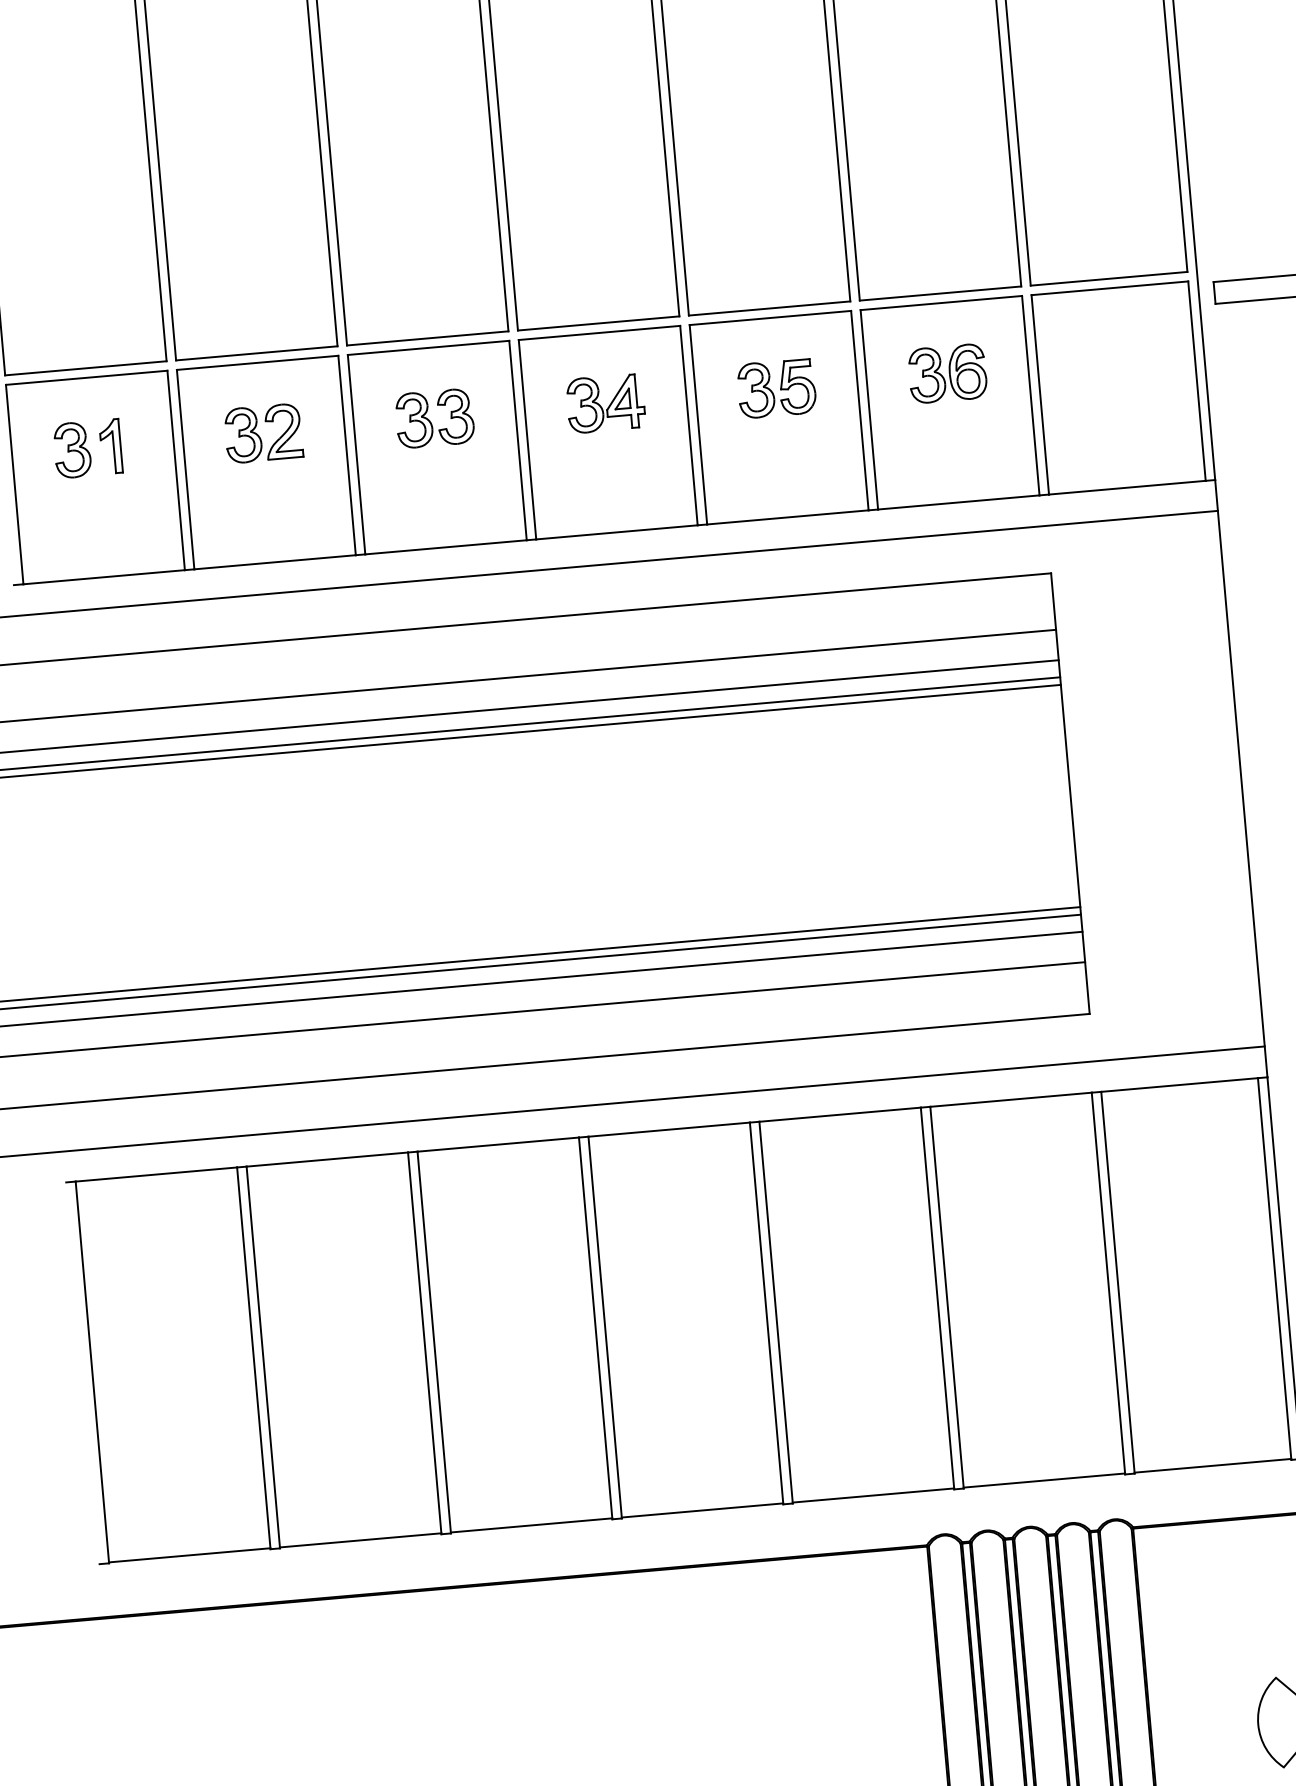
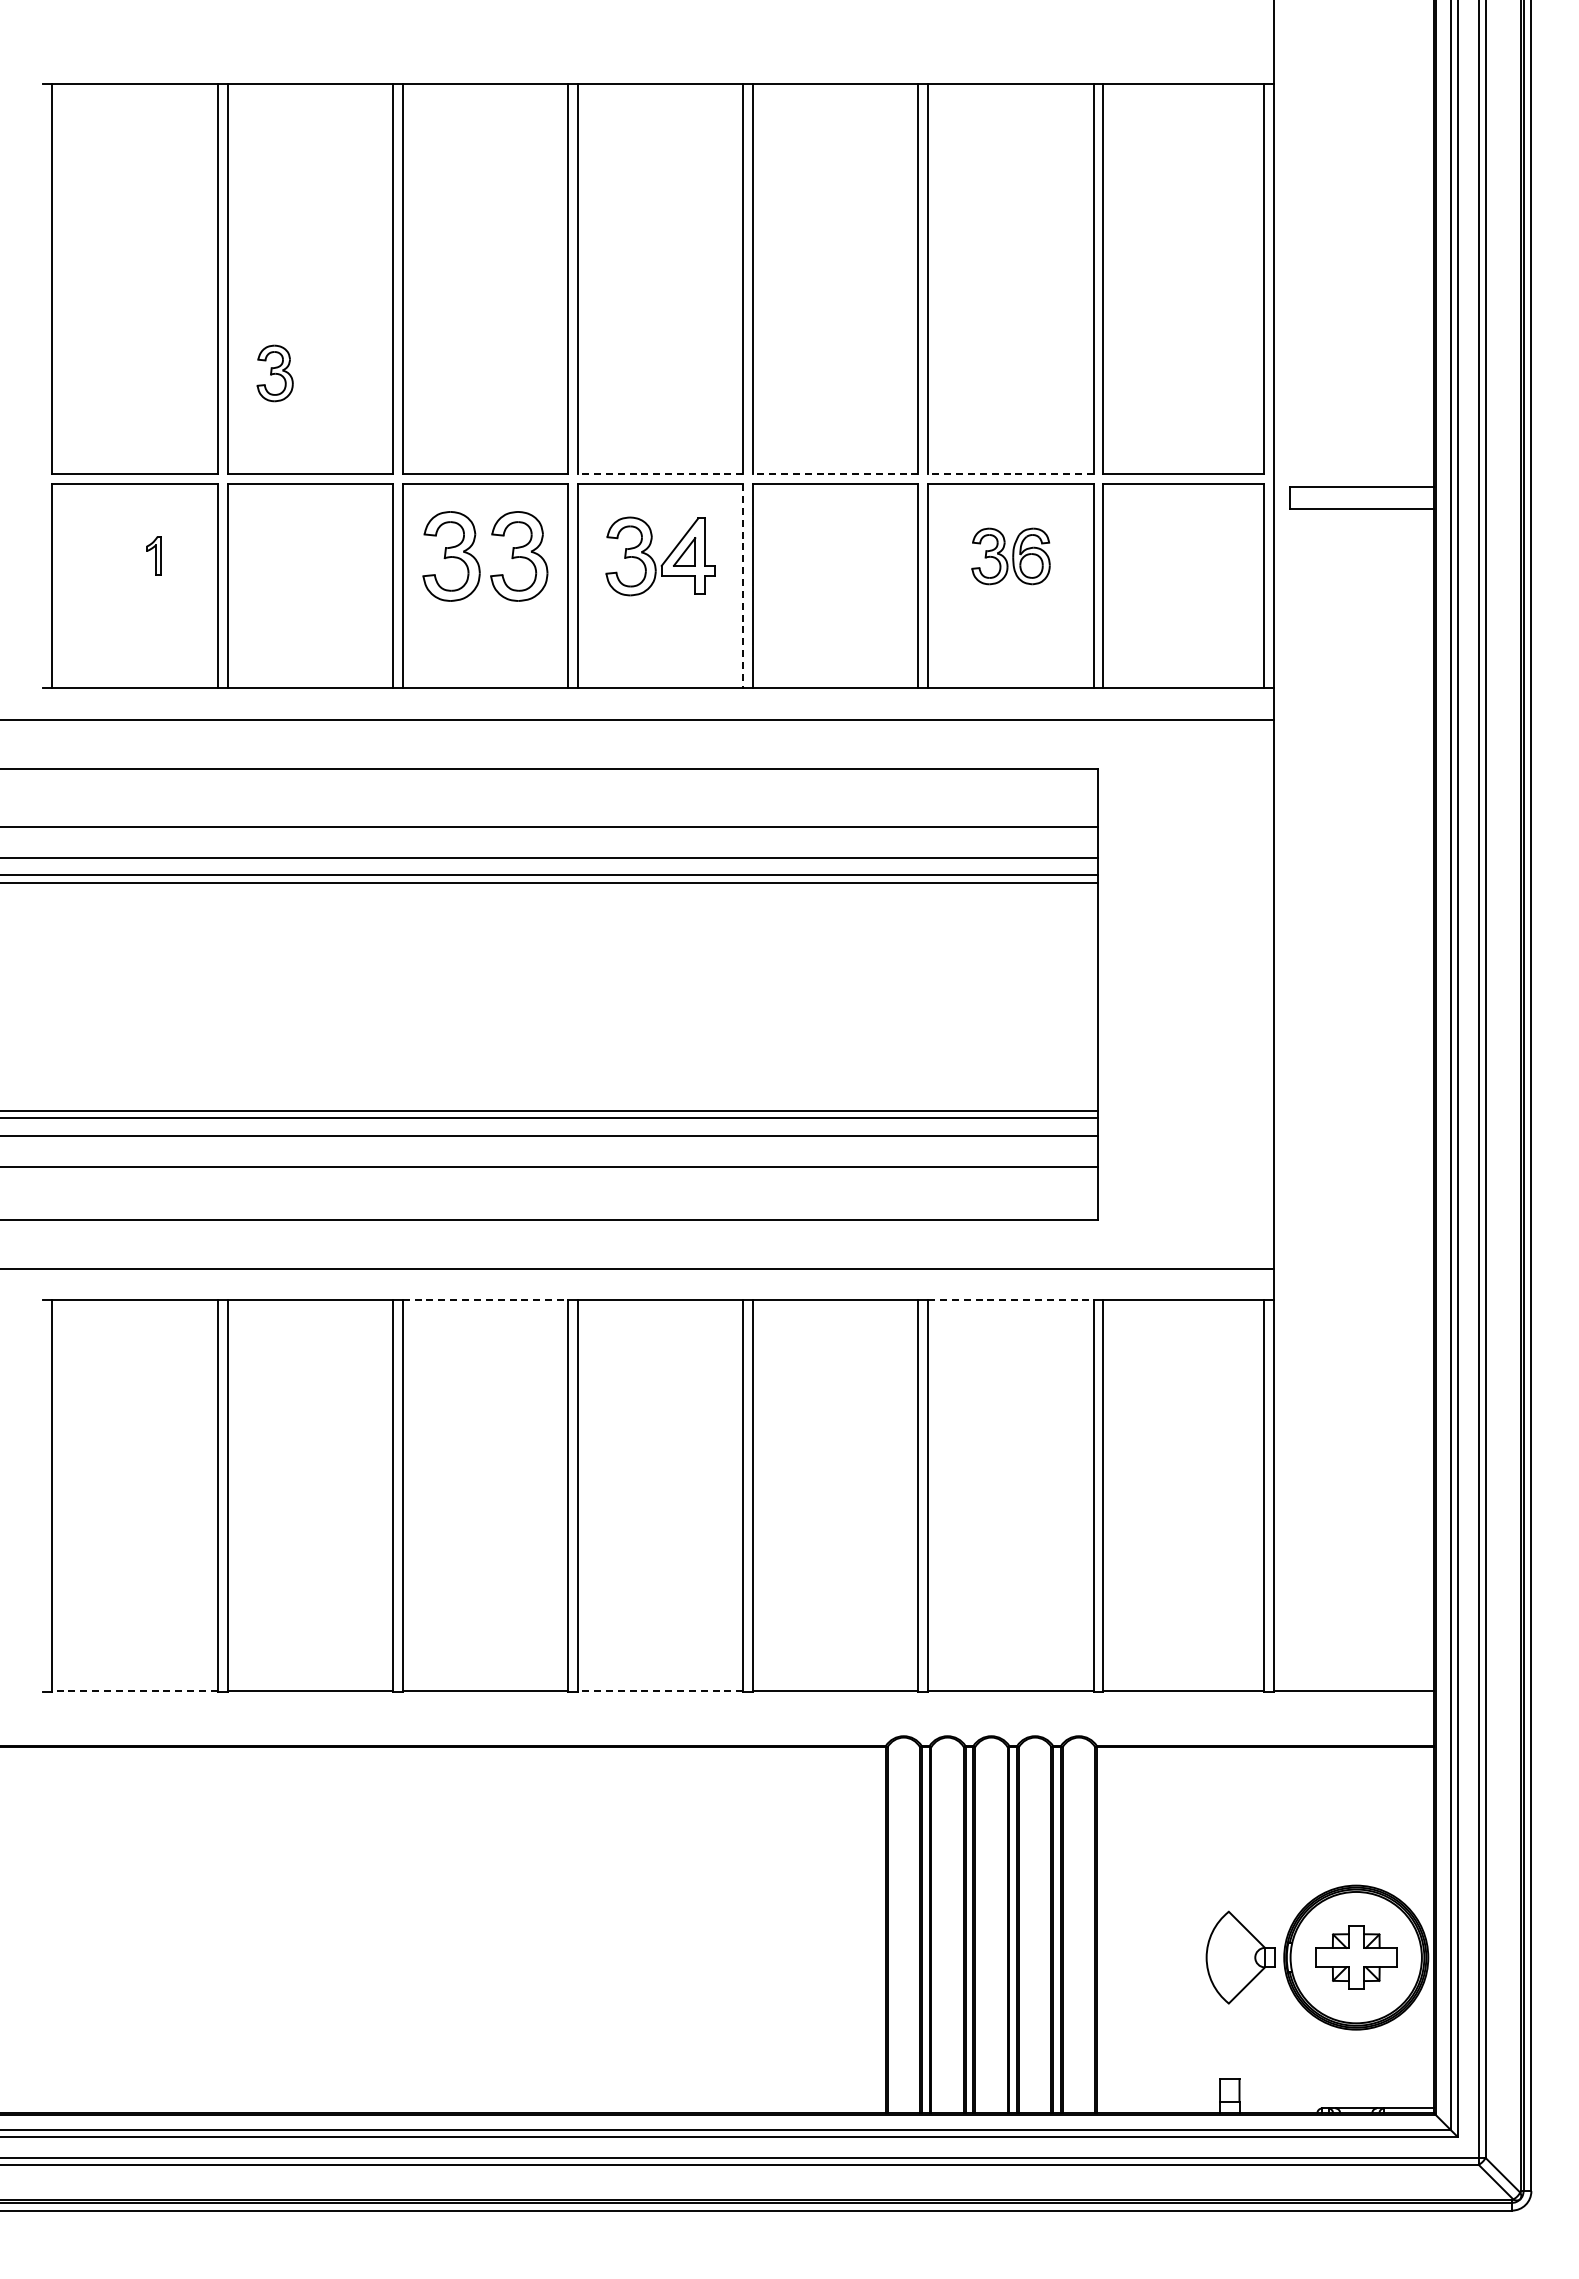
line: (940, 293) -> (1010, 474), solid -> dashed
line: (769, 308) -> (835, 474), solid -> dashed
line: (598, 323) -> (660, 474), solid -> dashed
part: (776, 388) -> (835, 556), removed
part: (605, 403) -> (660, 556), size x1.4
part: (434, 418) -> (485, 556), size x1.6
line: (689, 425) -> (743, 586), solid -> dashed
part: (263, 433) -> (309, 556), removed
part: (110, 446) -> (153, 556), size x0.7
part: (71, 450) -> (274, 373), moved
line: (1010, 1099) -> (1010, 1300), solid -> dashed
line: (498, 1144) -> (485, 1300), solid -> dashed
line: (702, 1510) -> (660, 1690), solid -> dashed
line: (190, 1555) -> (135, 1690), solid -> dashed

